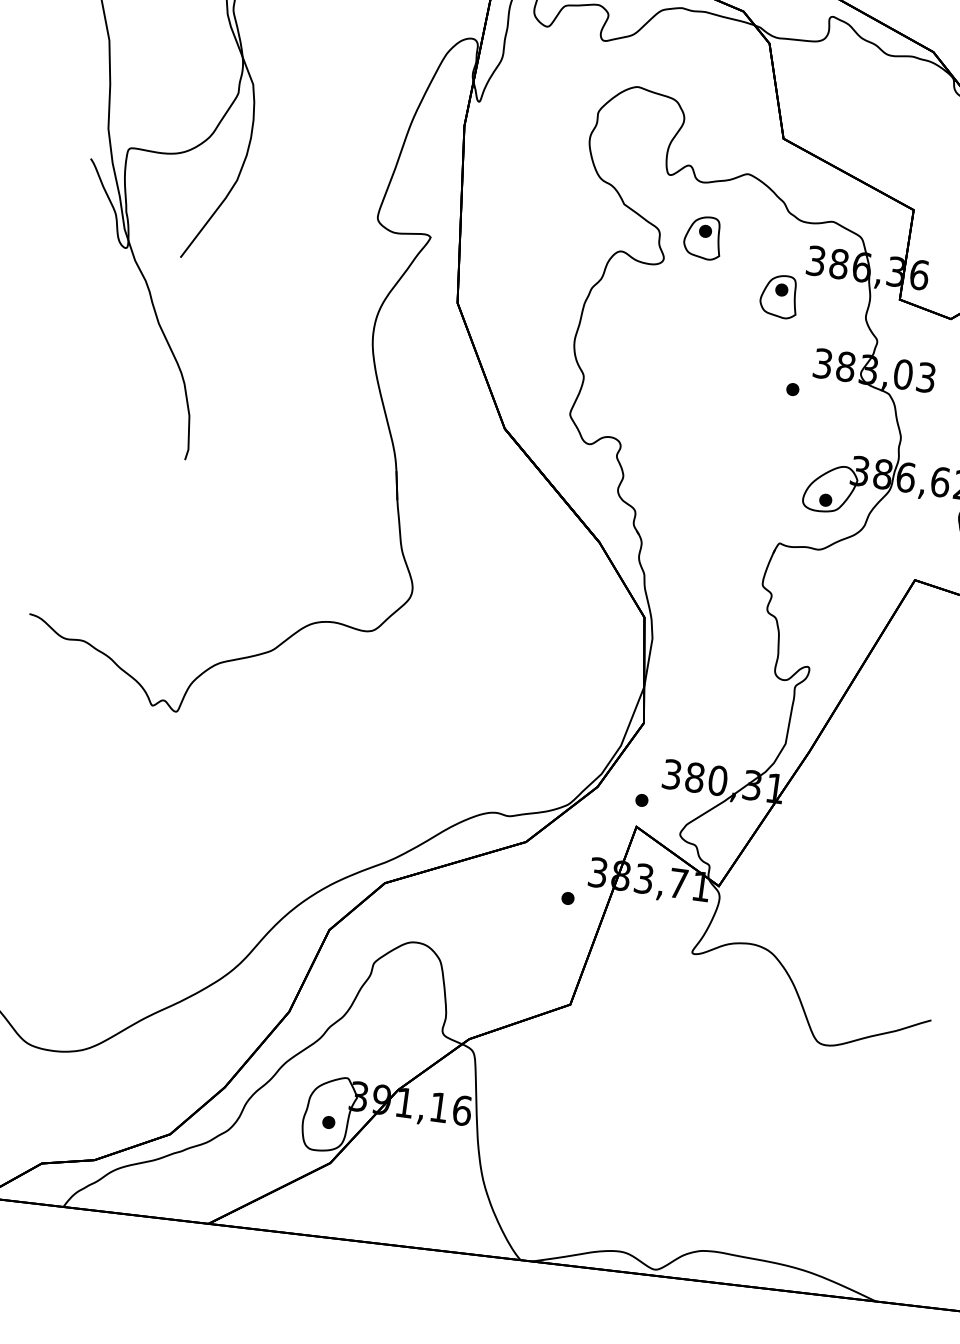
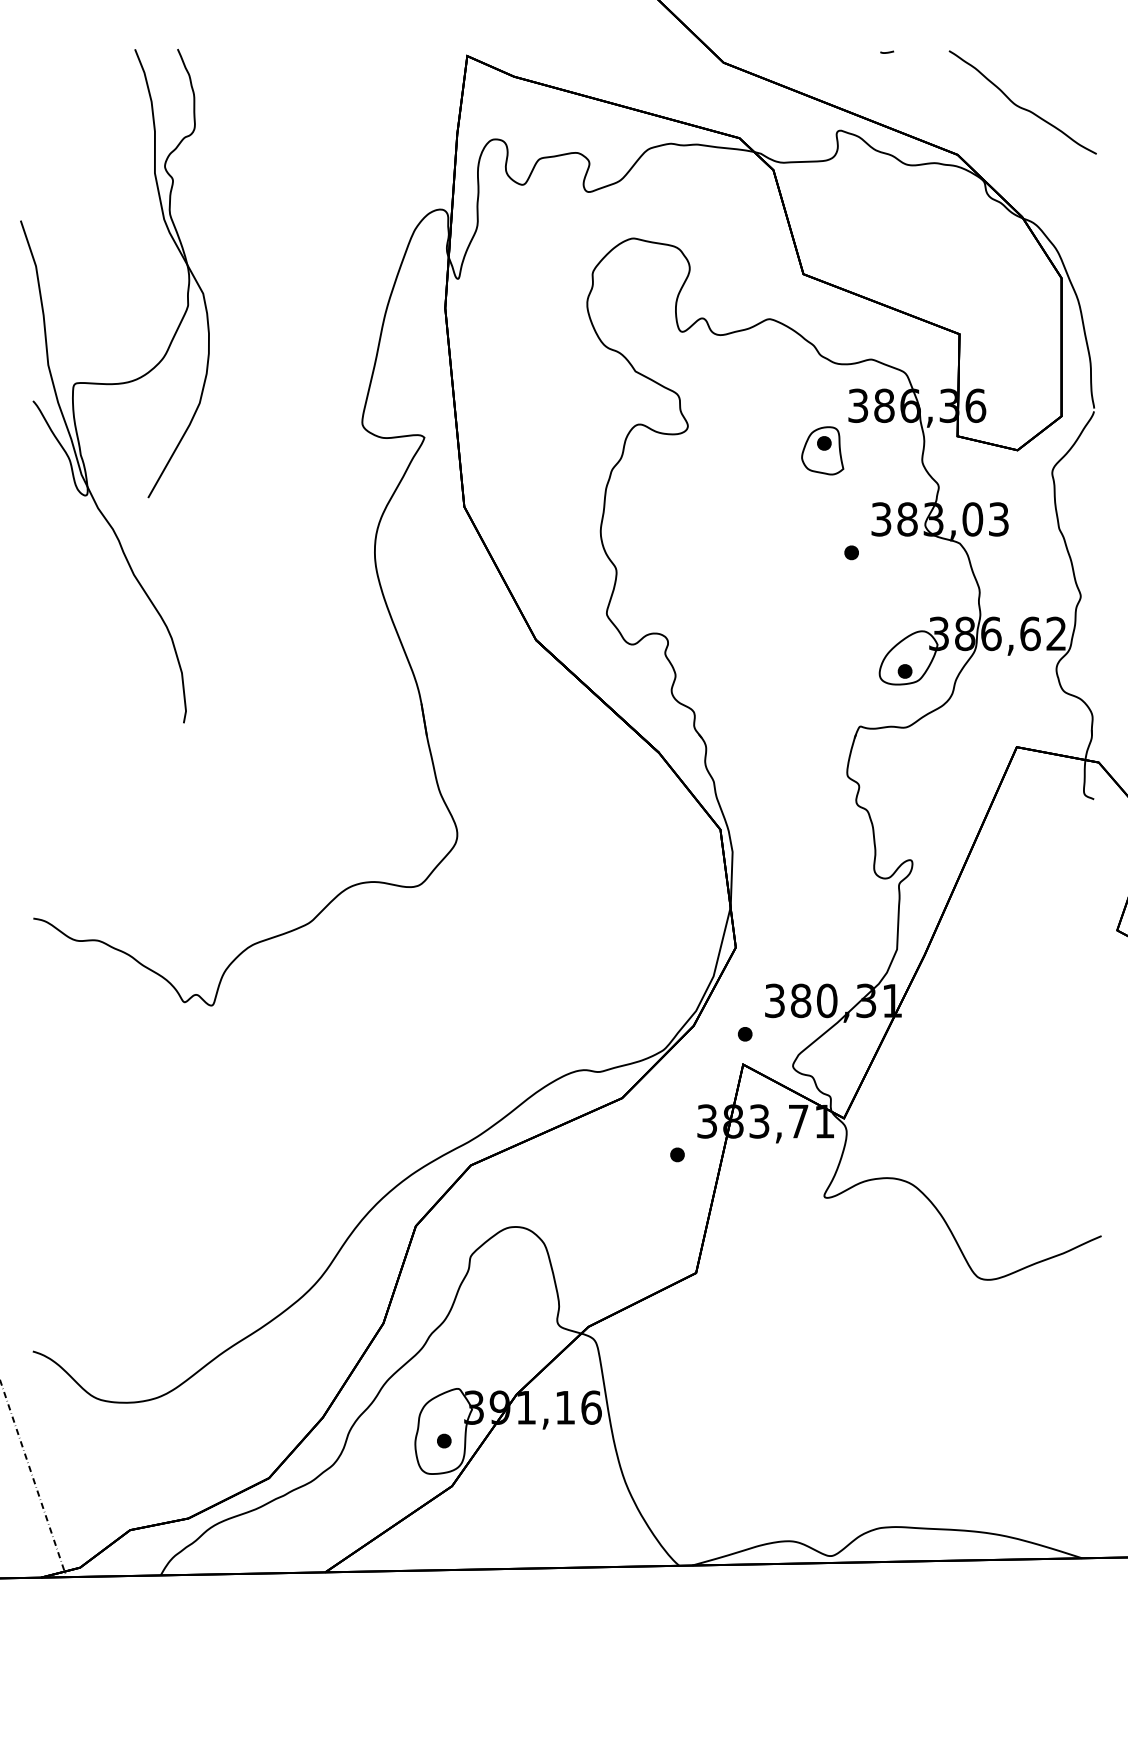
part: (703, 237) -> (728, 396), removed

